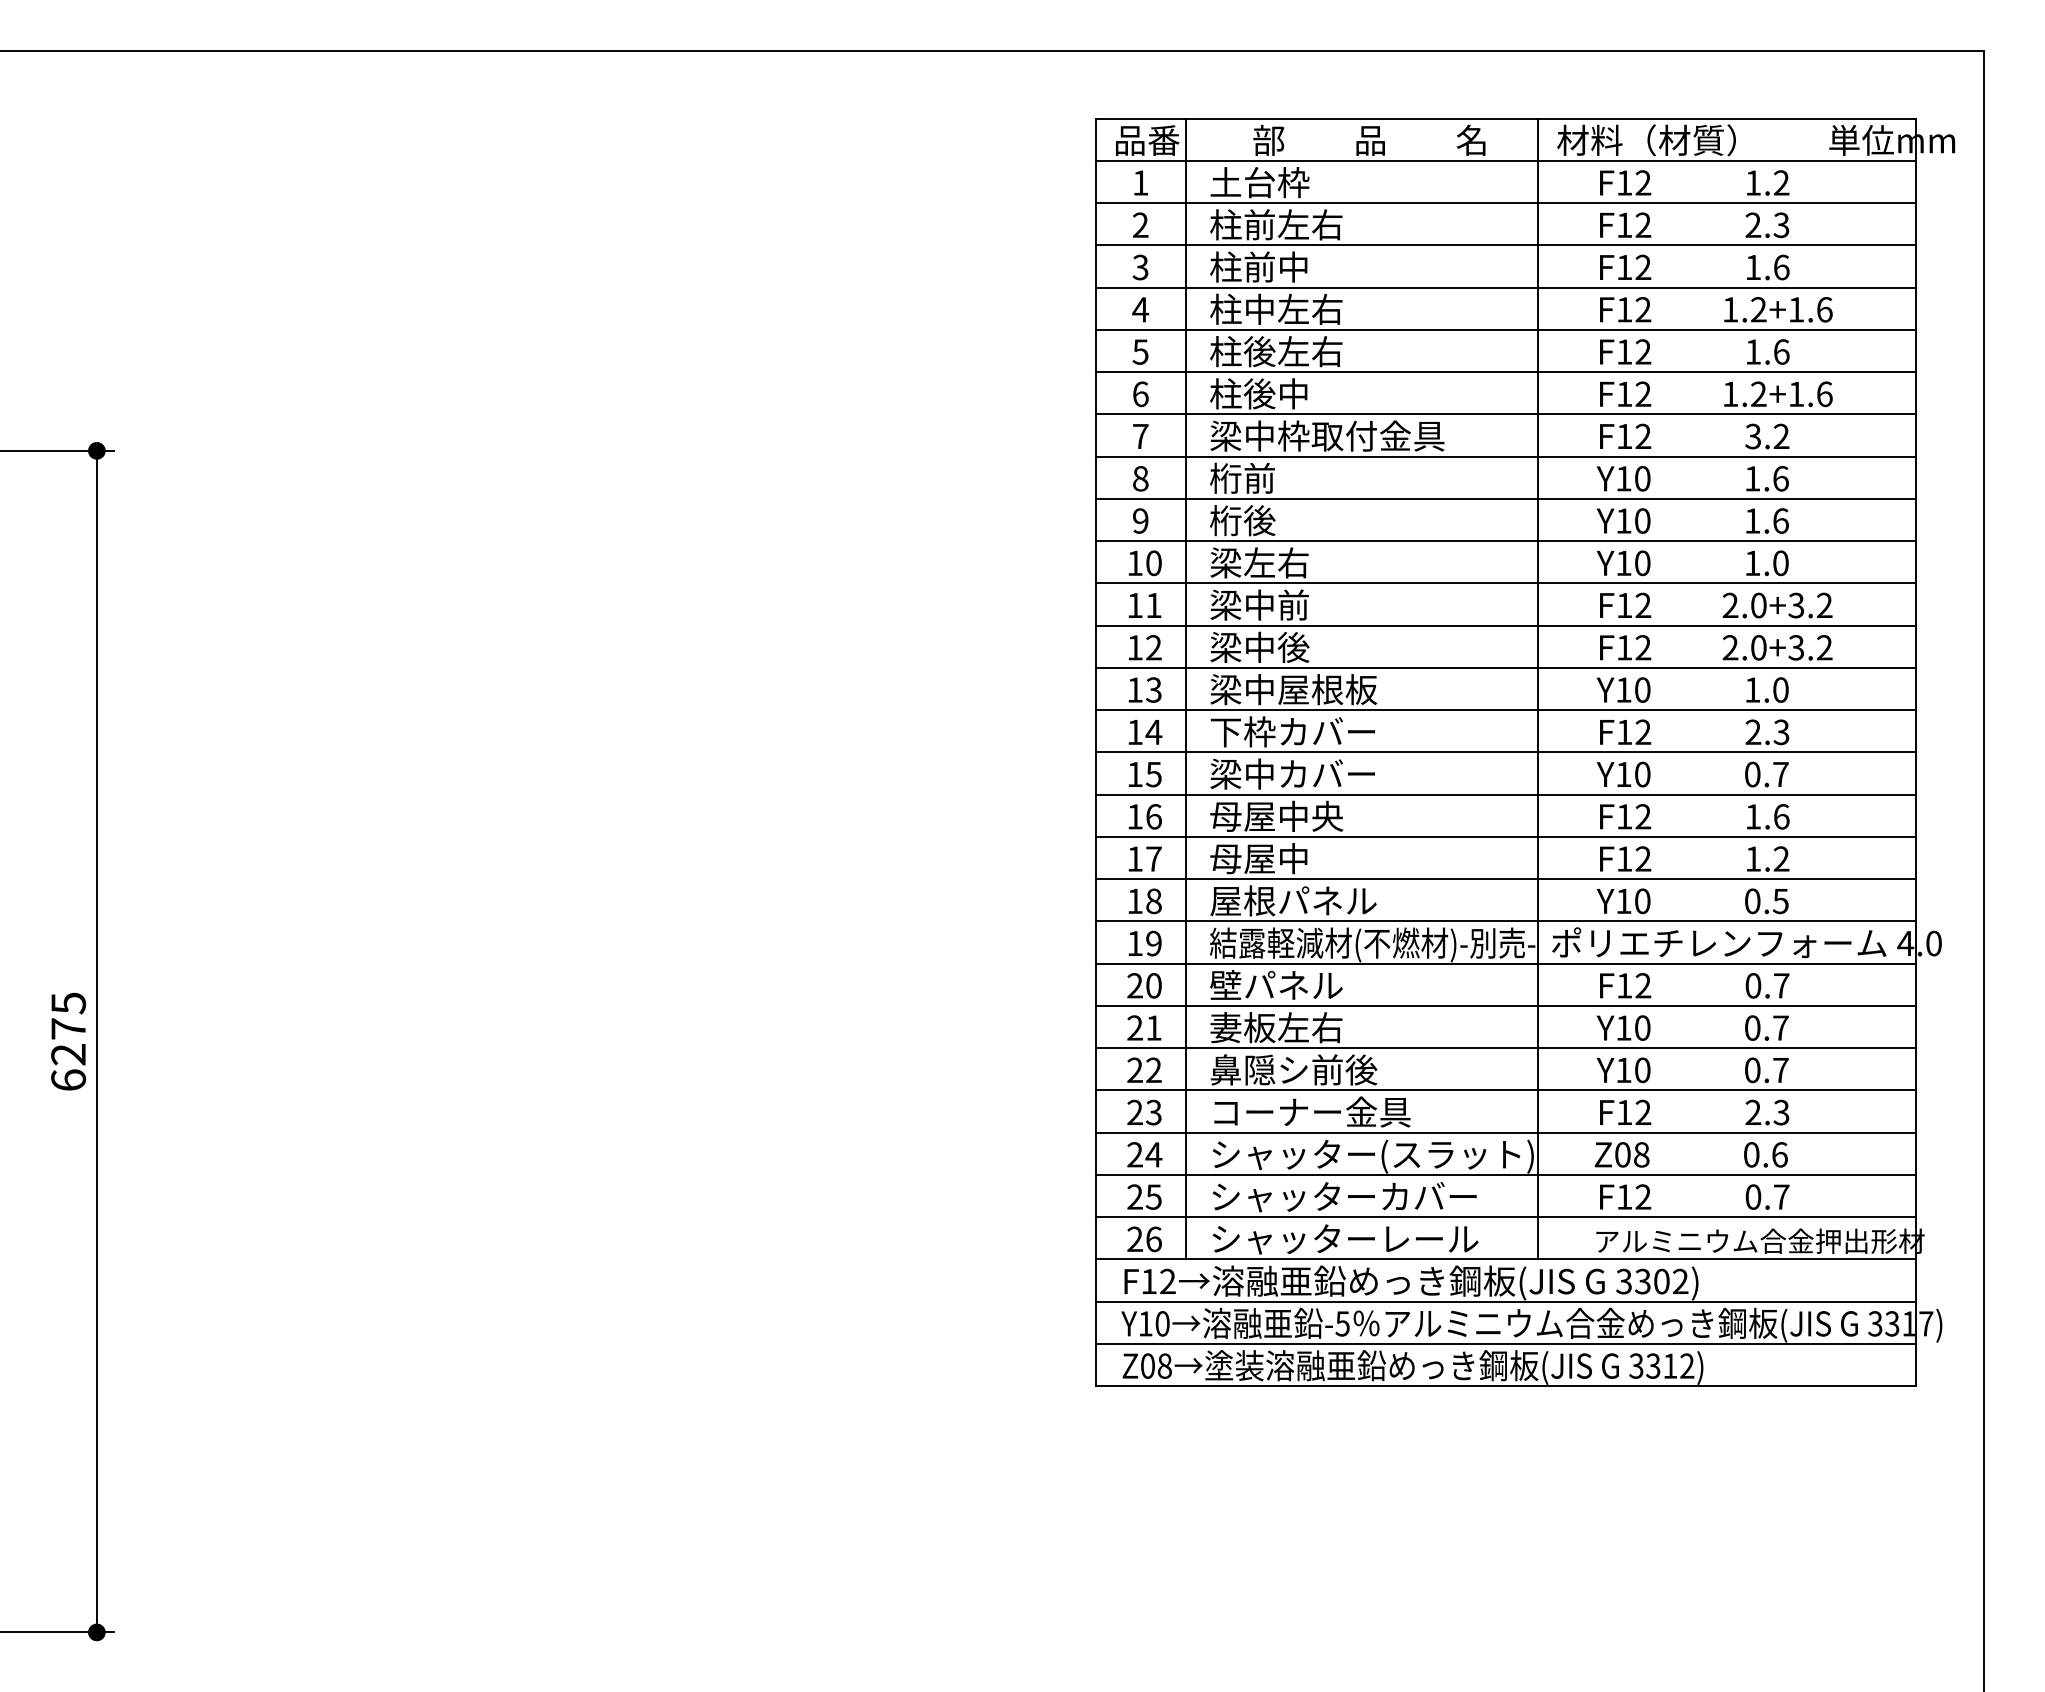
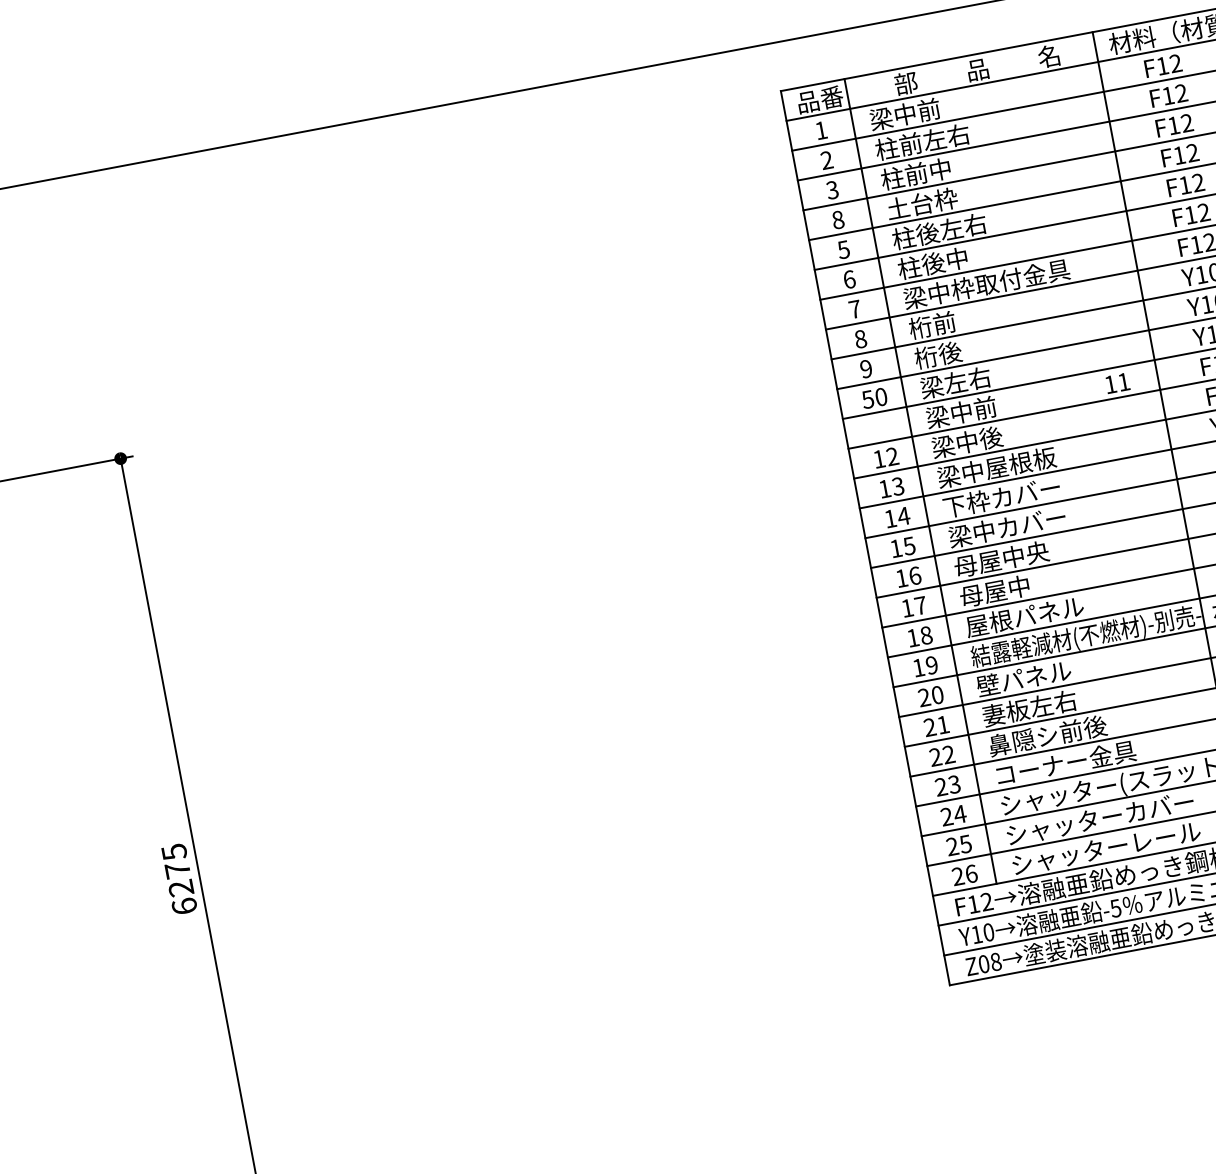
text: (1259, 182) -> (905, 114), 土台枠 -> 梁中前
text: (1276, 308) -> (933, 201), 柱中左右 -> 土台枠
text: (1140, 309) -> (838, 219), 4 -> 8
text: (1134, 563) -> (867, 399), 10 -> 50
text: (1144, 605) -> (1117, 383), moved

